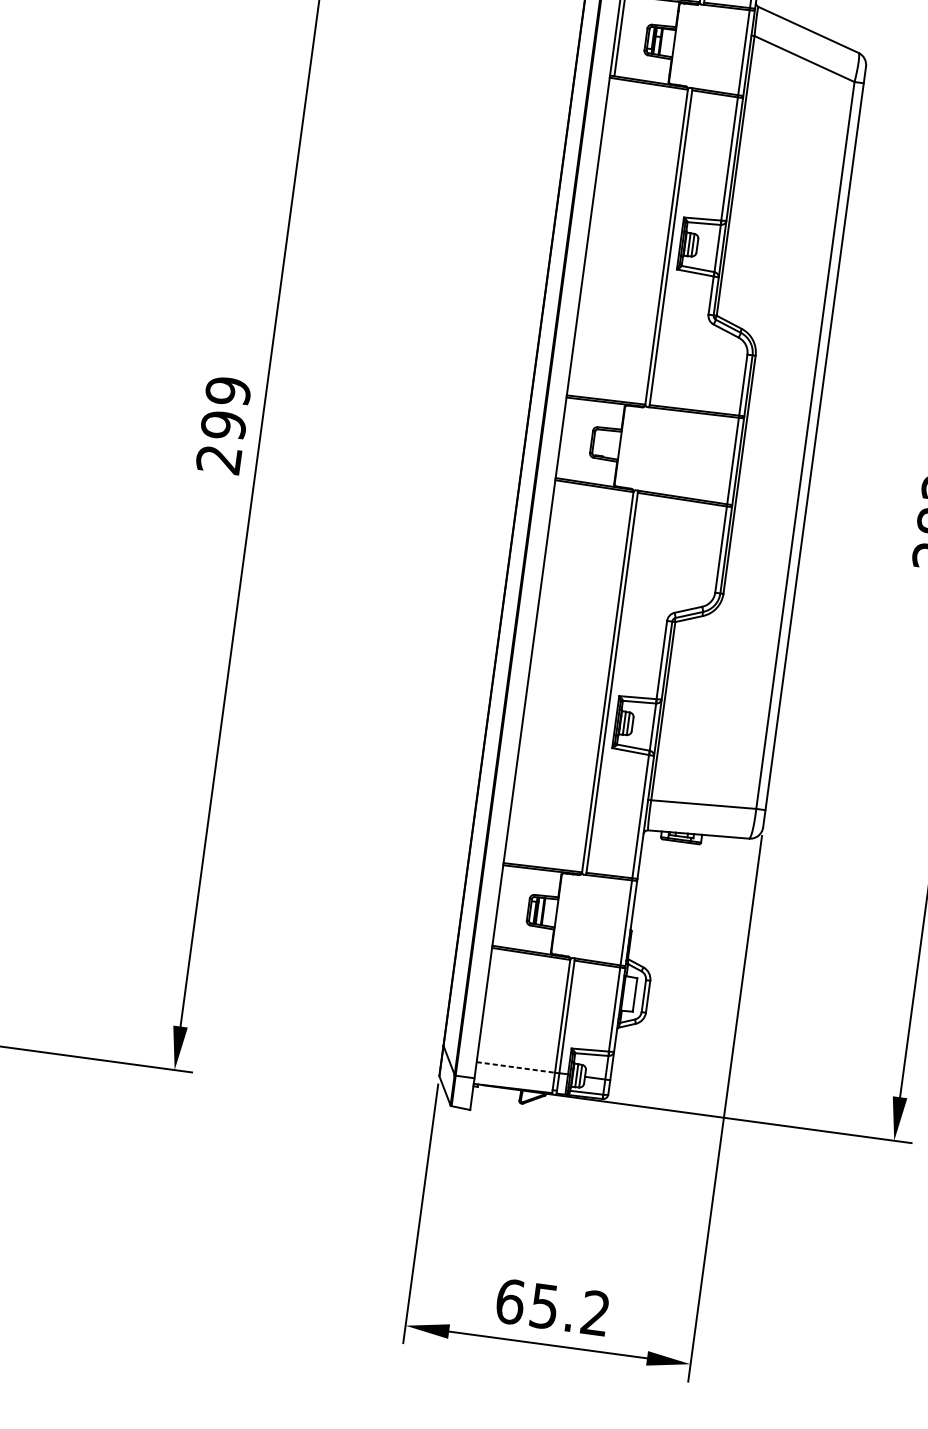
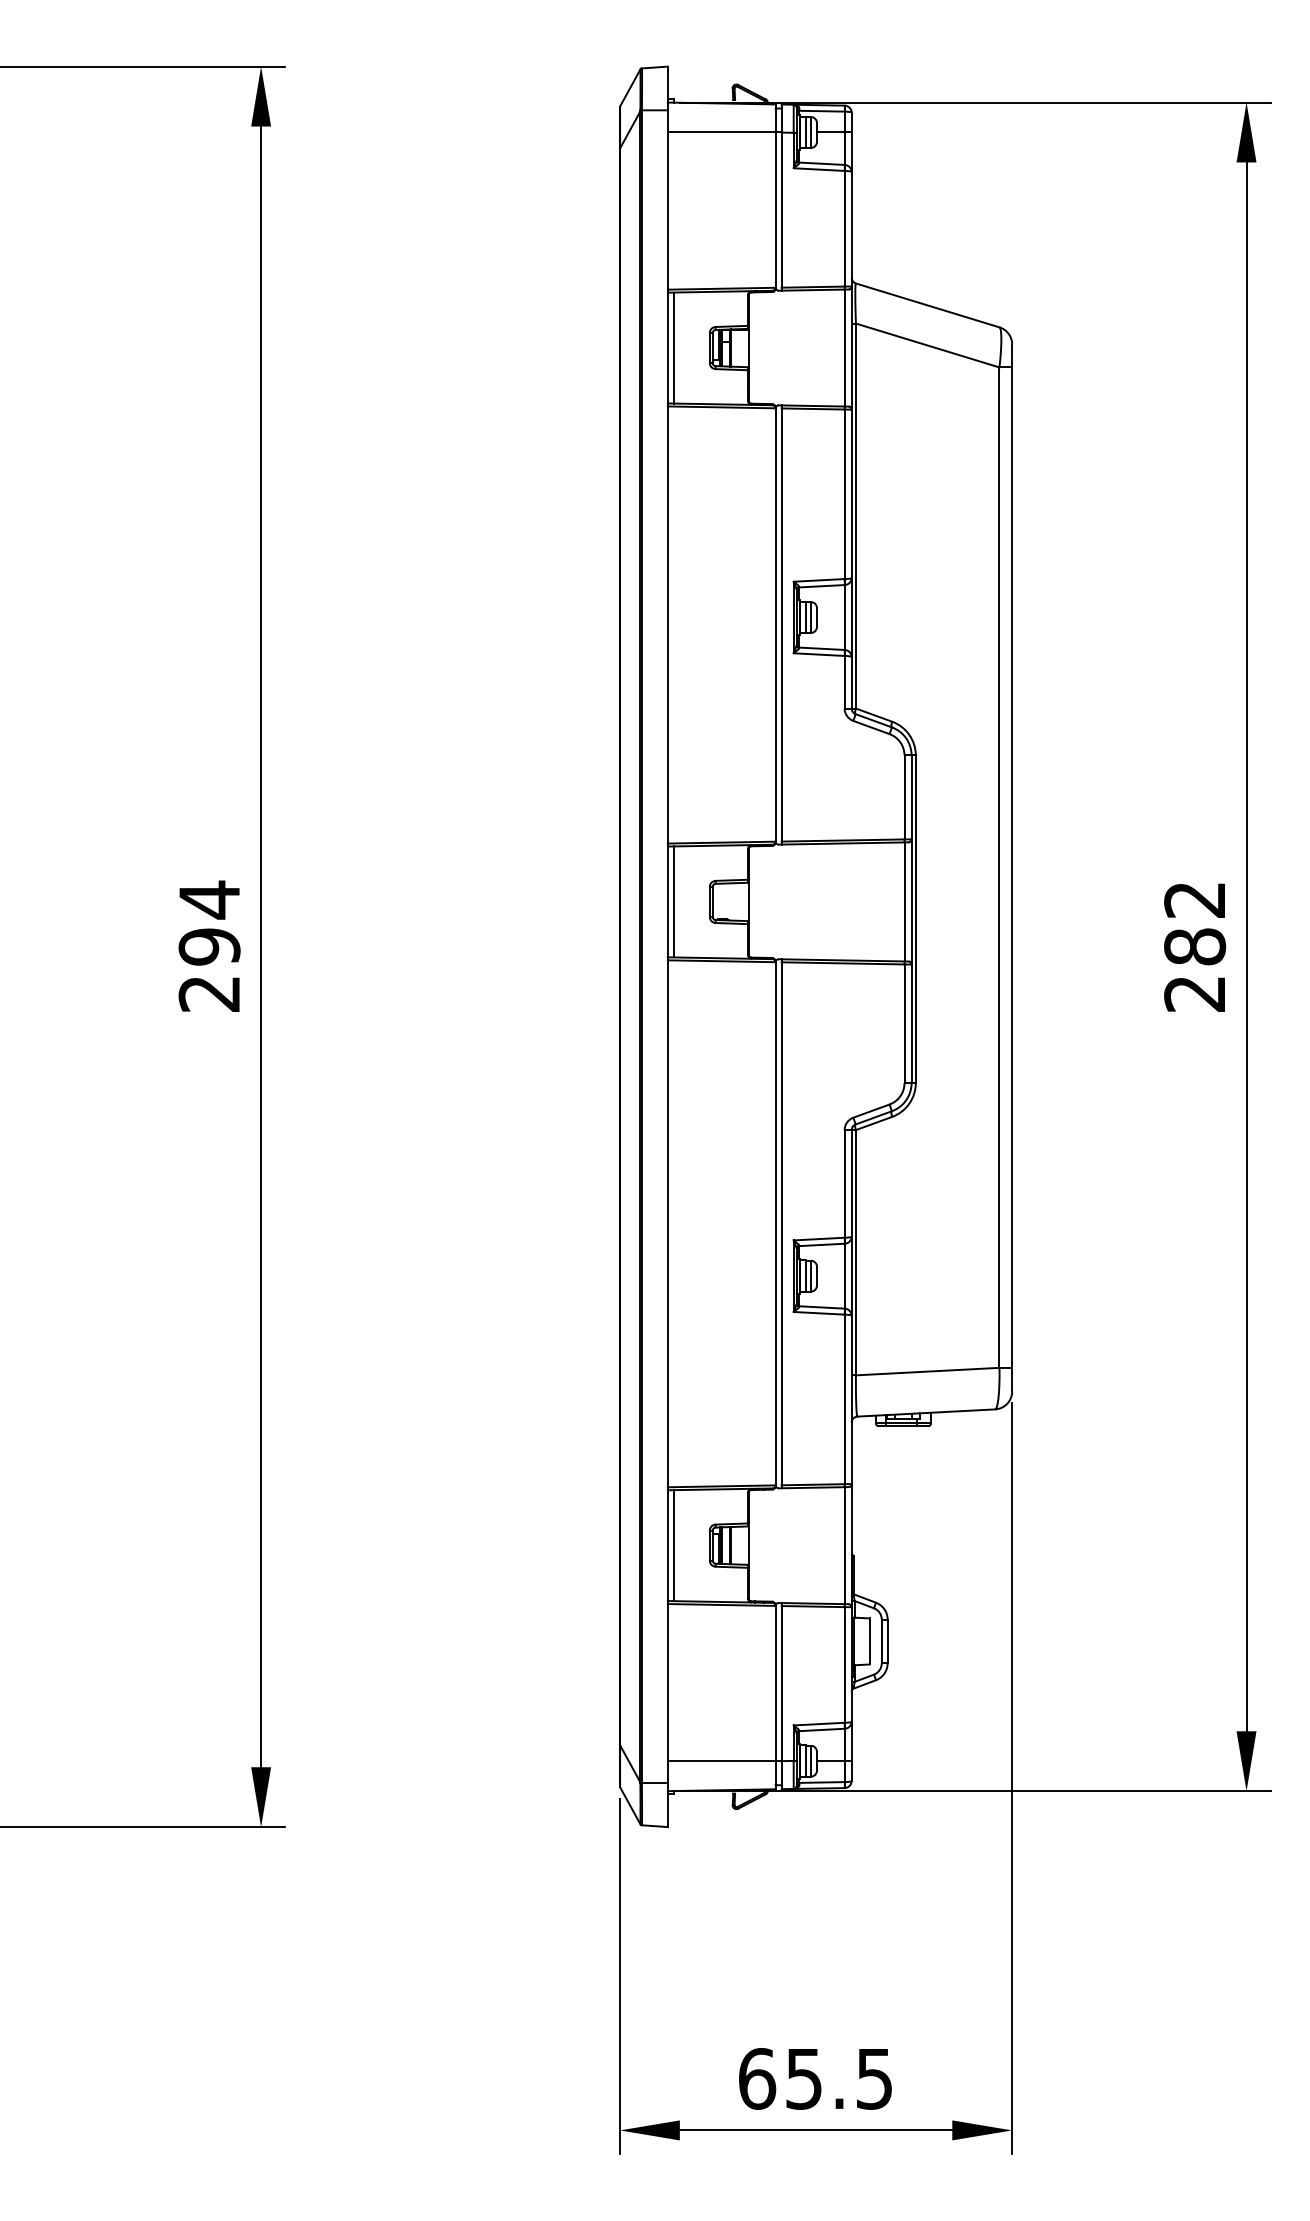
text: (228, 391) -> (209, 899), 299 -> 294
line: (565, 438) -> (673, 901), added
line: (501, 905) -> (673, 1545), added
line: (515, 1067) -> (721, 1761), dashed -> solid
text: (594, 1312) -> (873, 2078), 65.2 -> 65.5

